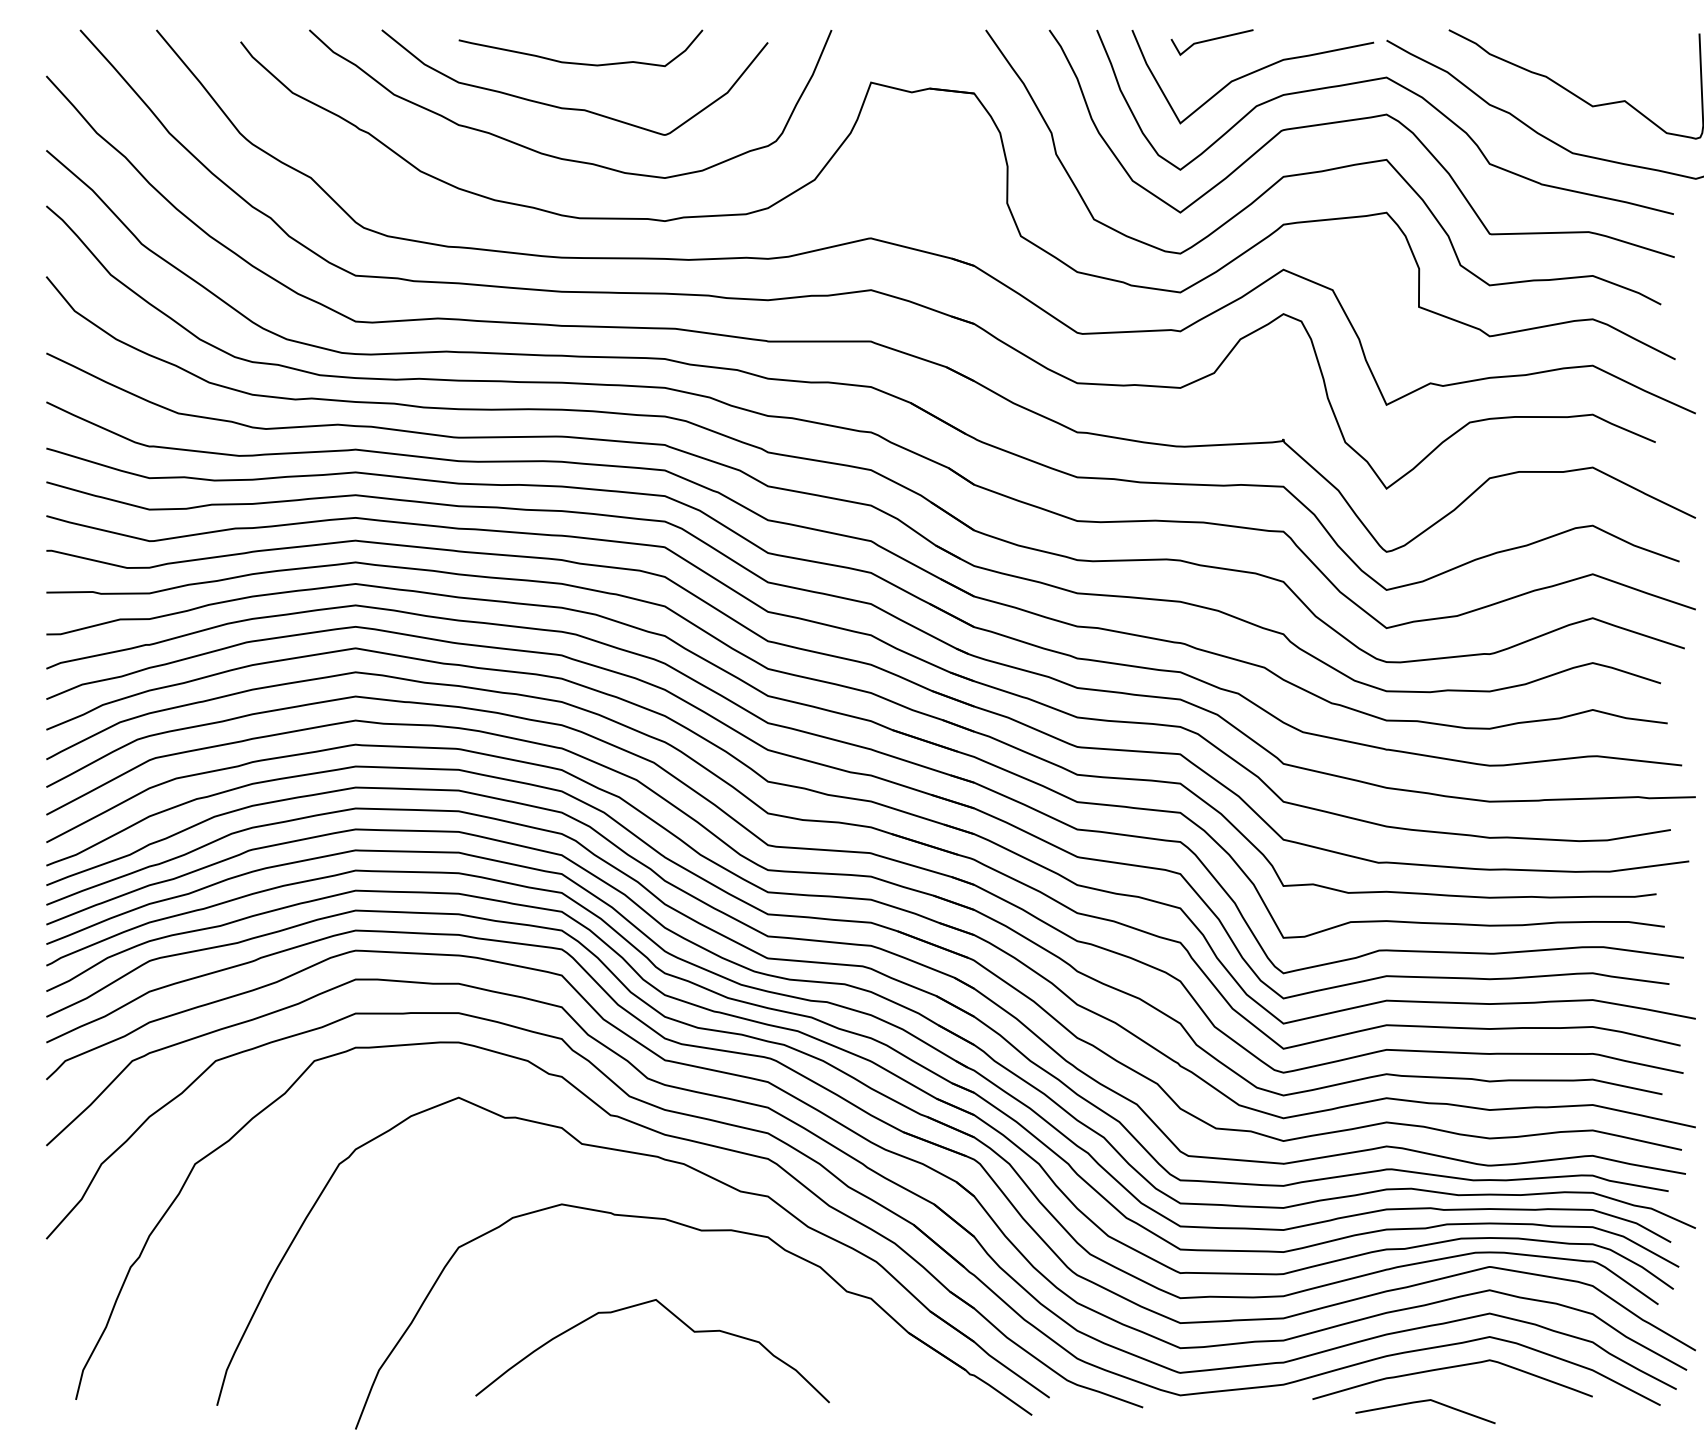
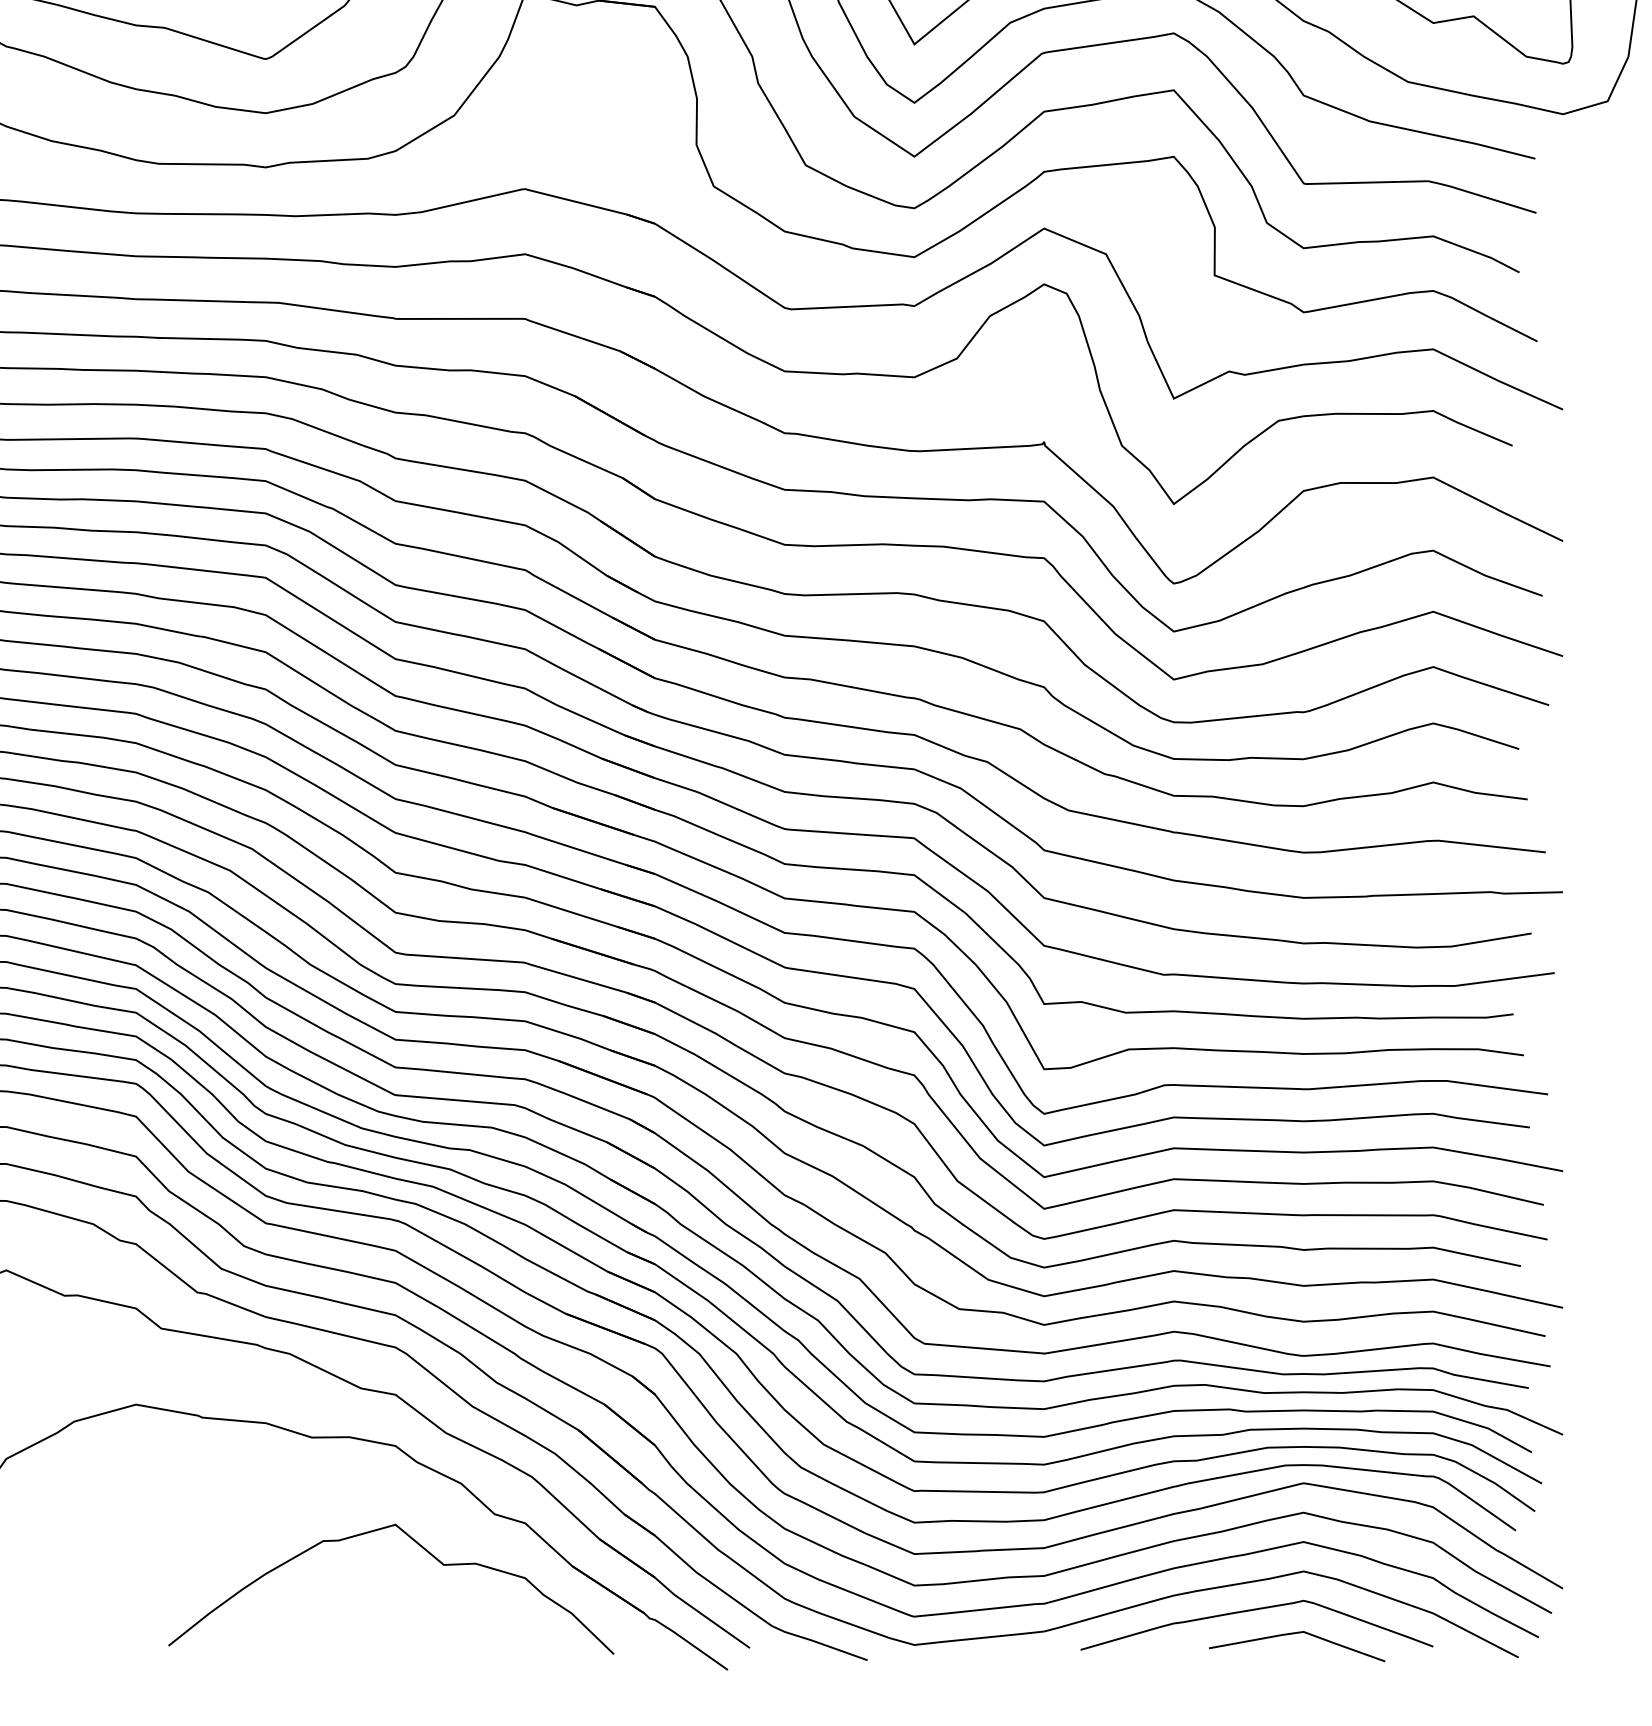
curve: (676, 1318) -> (421, 1548), moved
line: (1422, 1402) -> (1293, 1635), moved

